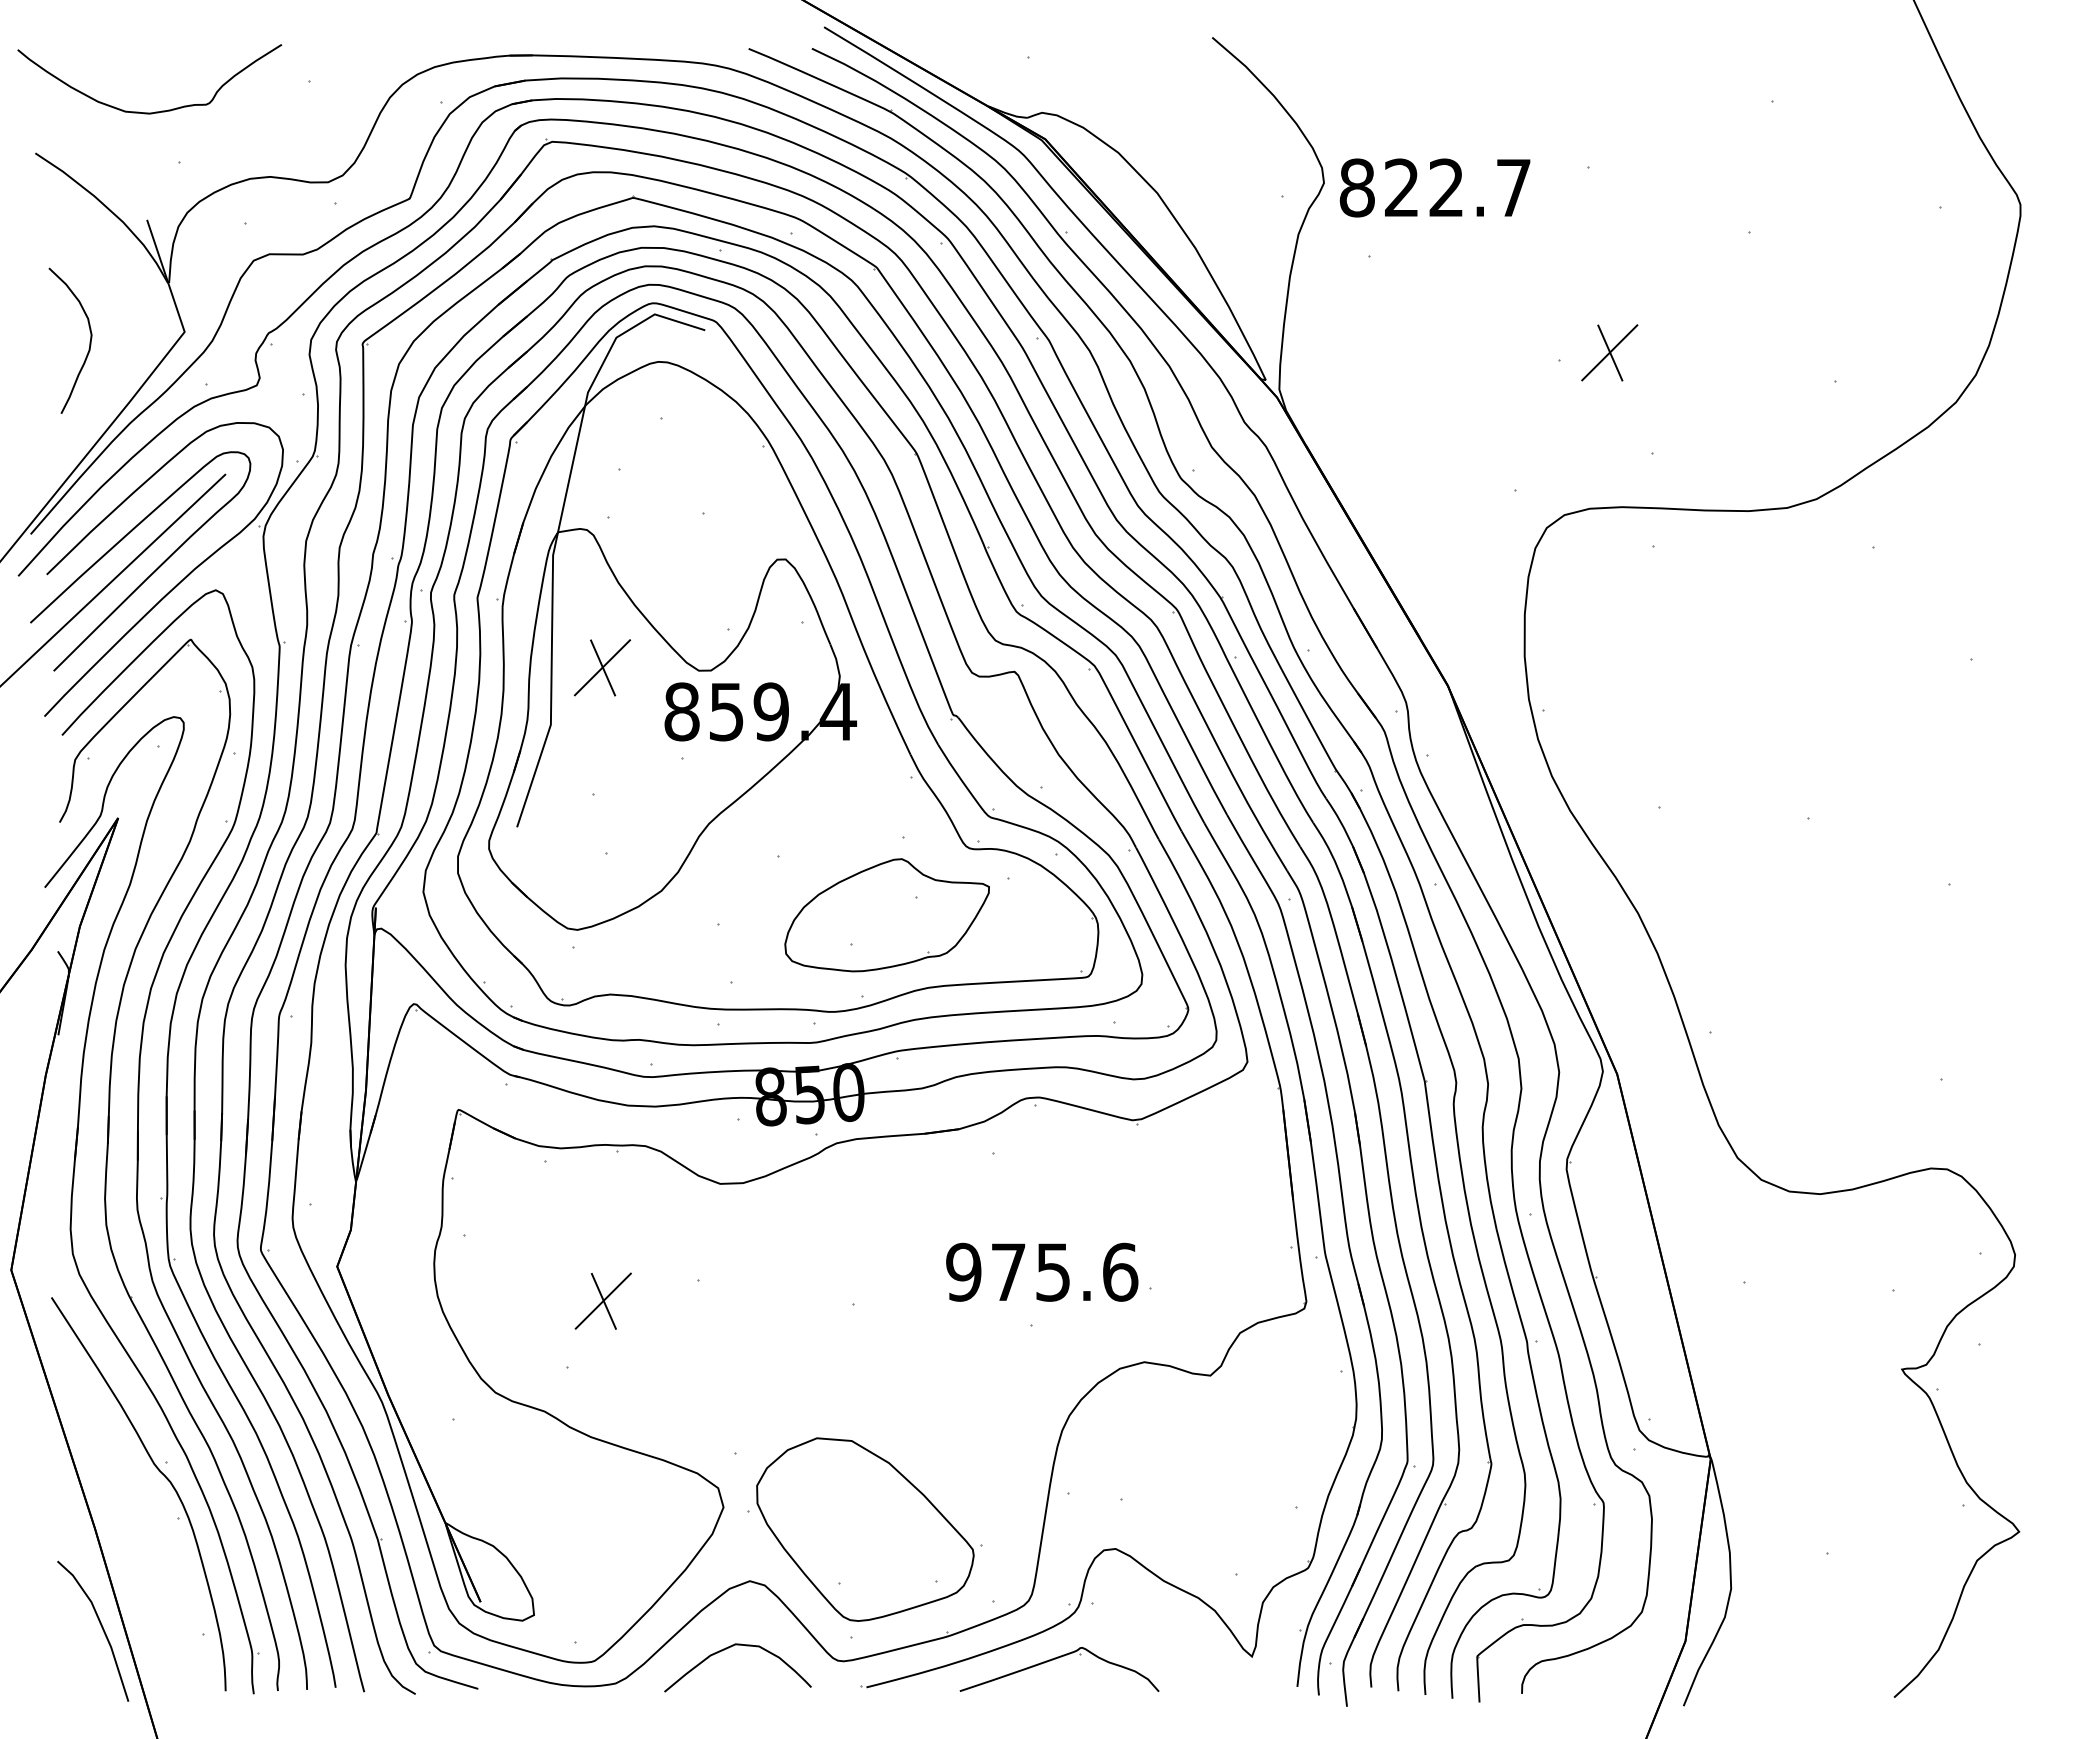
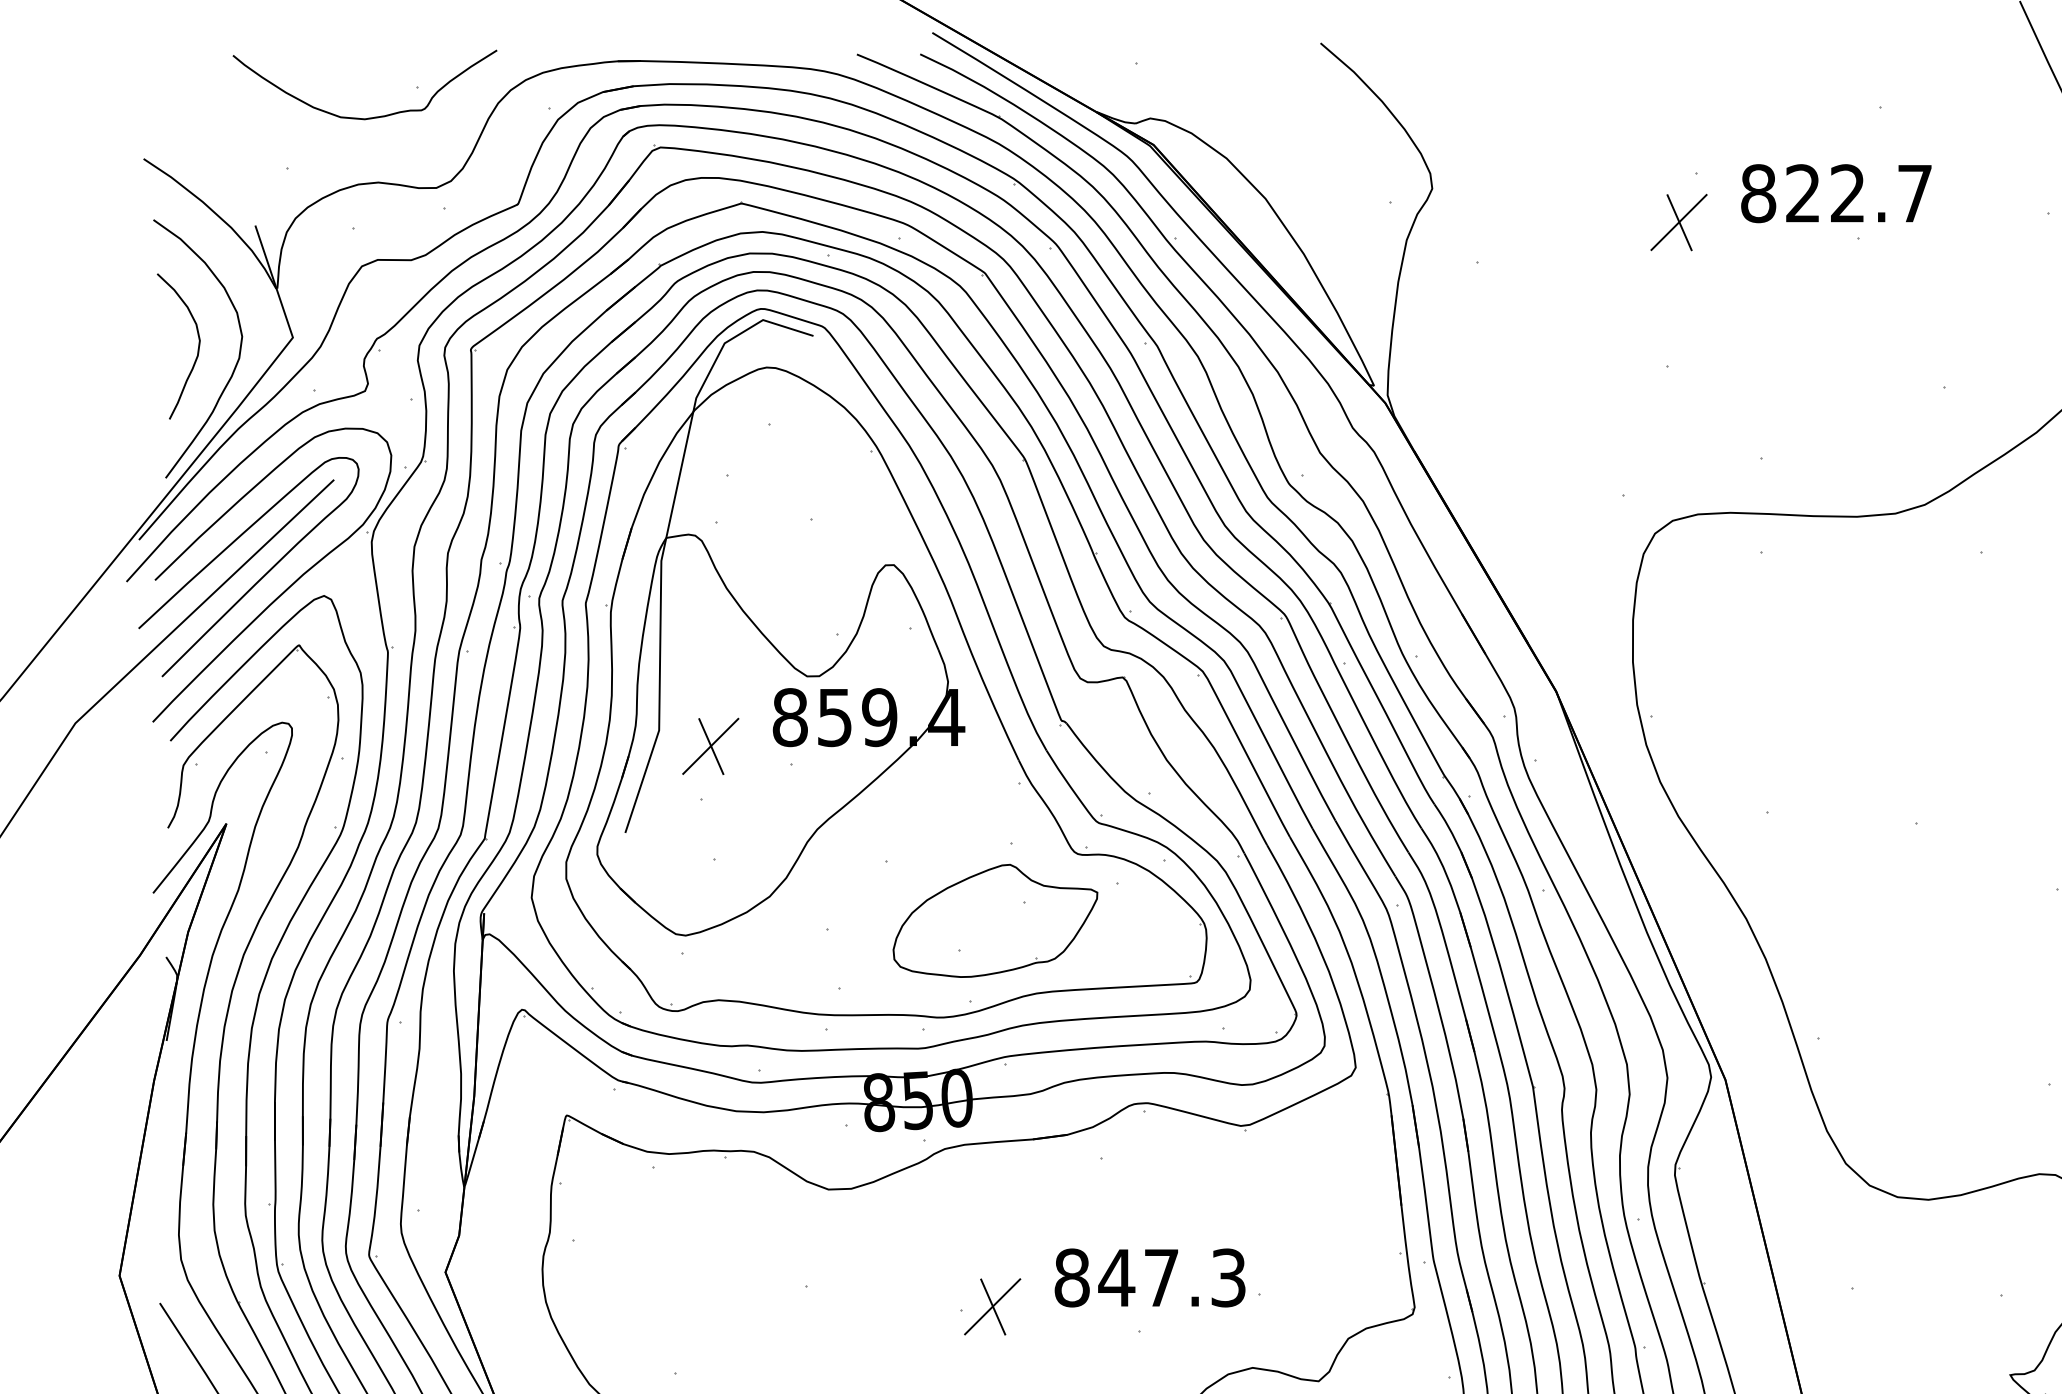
curve: (155, 111) -> (370, 117), moved
text: (1434, 187) -> (1835, 193), moved
part: (1609, 352) -> (1678, 222), moved
curve: (128, 355) -> (236, 361), added
part: (602, 667) -> (710, 746), moved
text: (1042, 1271) -> (1150, 1277), 975.6 -> 847.3
part: (602, 1300) -> (991, 1306), moved

